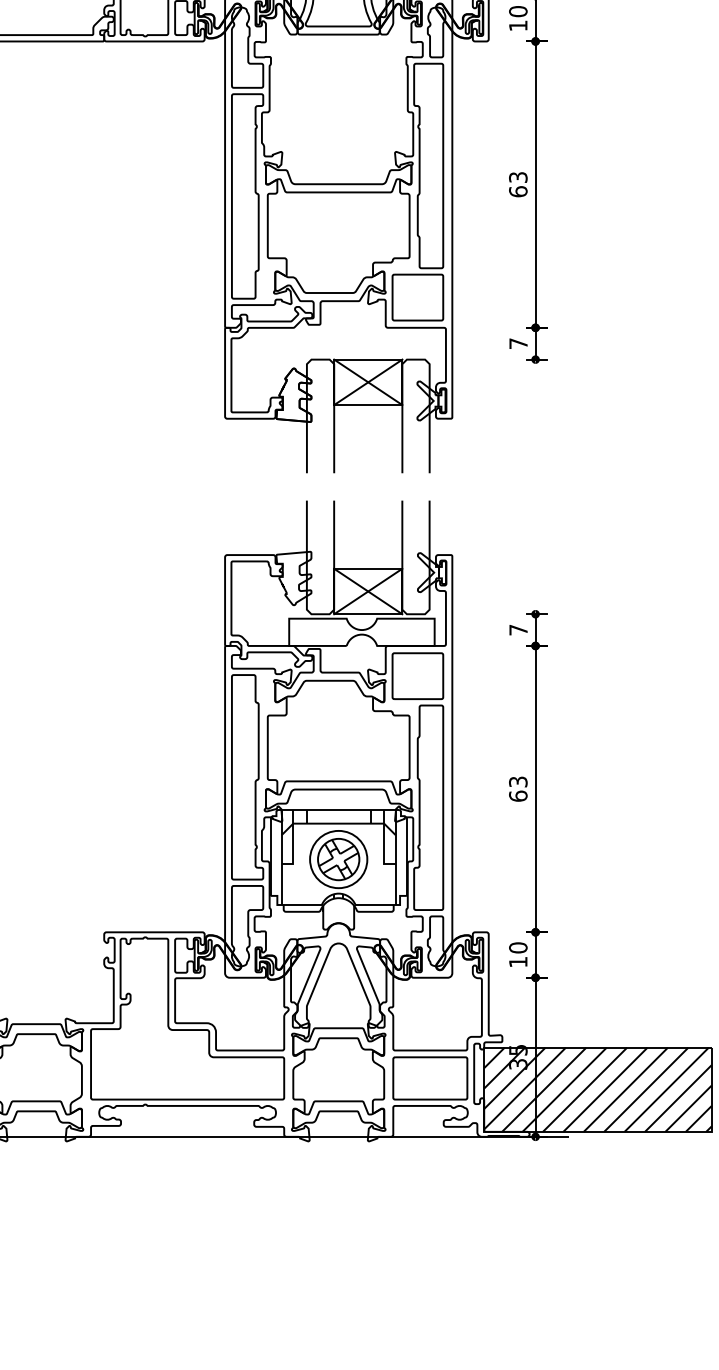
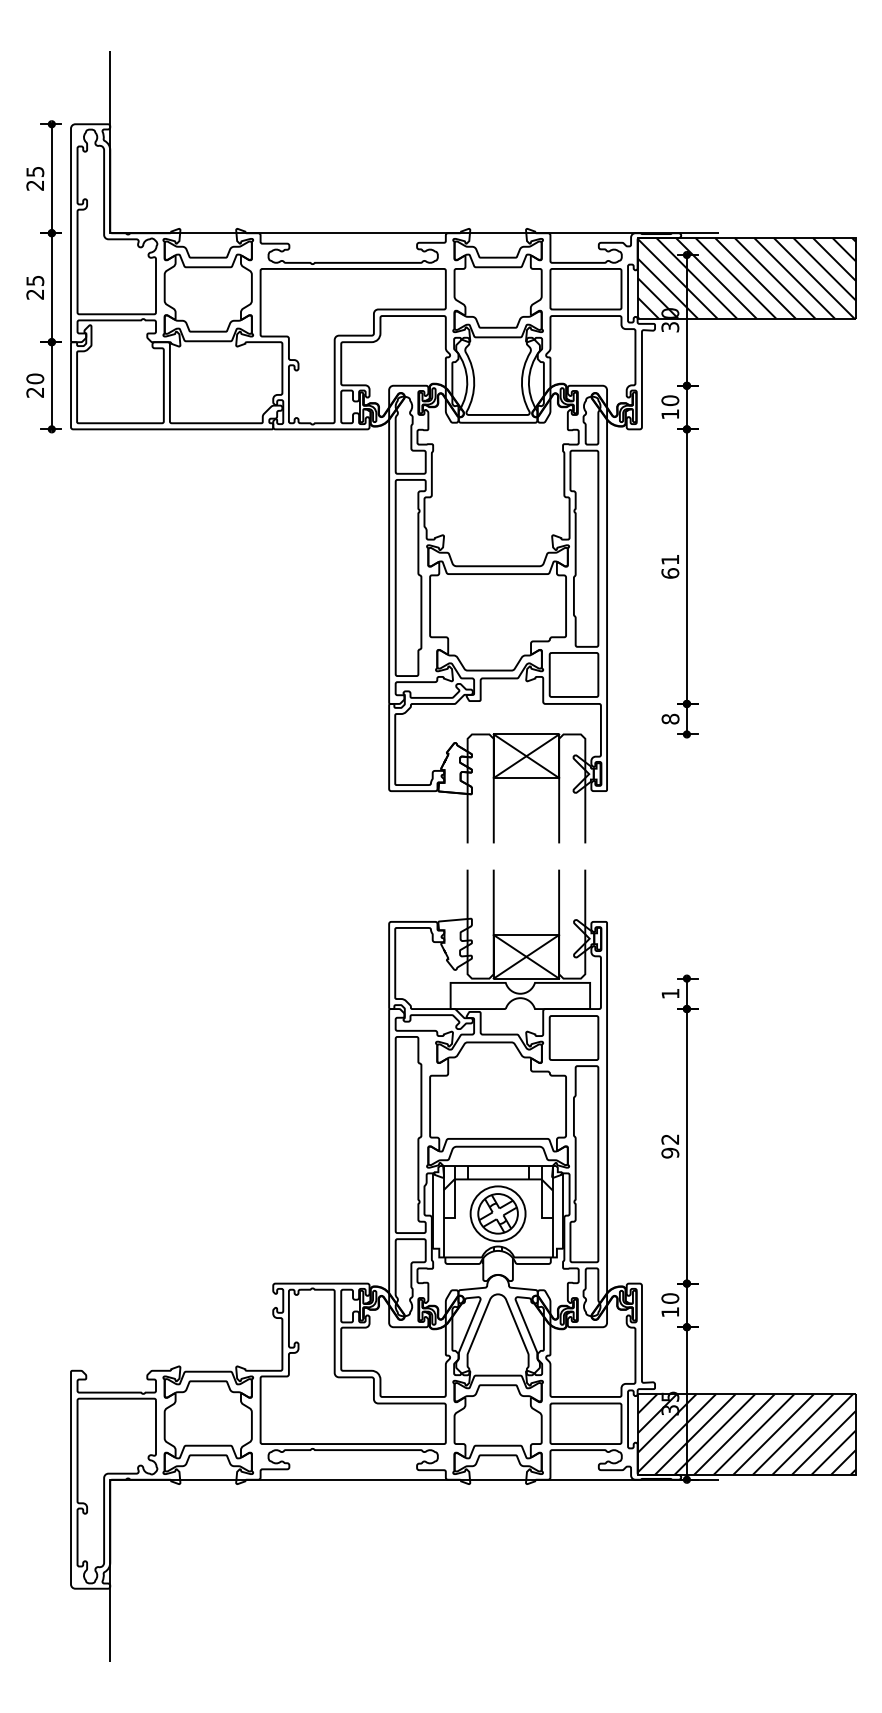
text: (518, 177) -> (670, 559), 63 -> 61
text: (518, 342) -> (670, 718), 7 -> 8
text: (518, 629) -> (670, 993), 7 -> 1
text: (518, 789) -> (670, 1146), 63 -> 92

